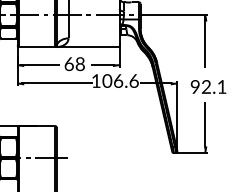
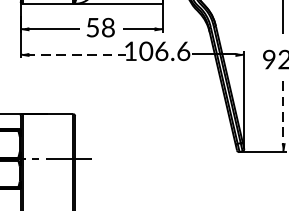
text: (68, 63) -> (91, 26), 68 -> 58
line: (57, 83) -> (76, 54), solid -> dashed
line: (205, 124) -> (283, 112), solid -> dashed

